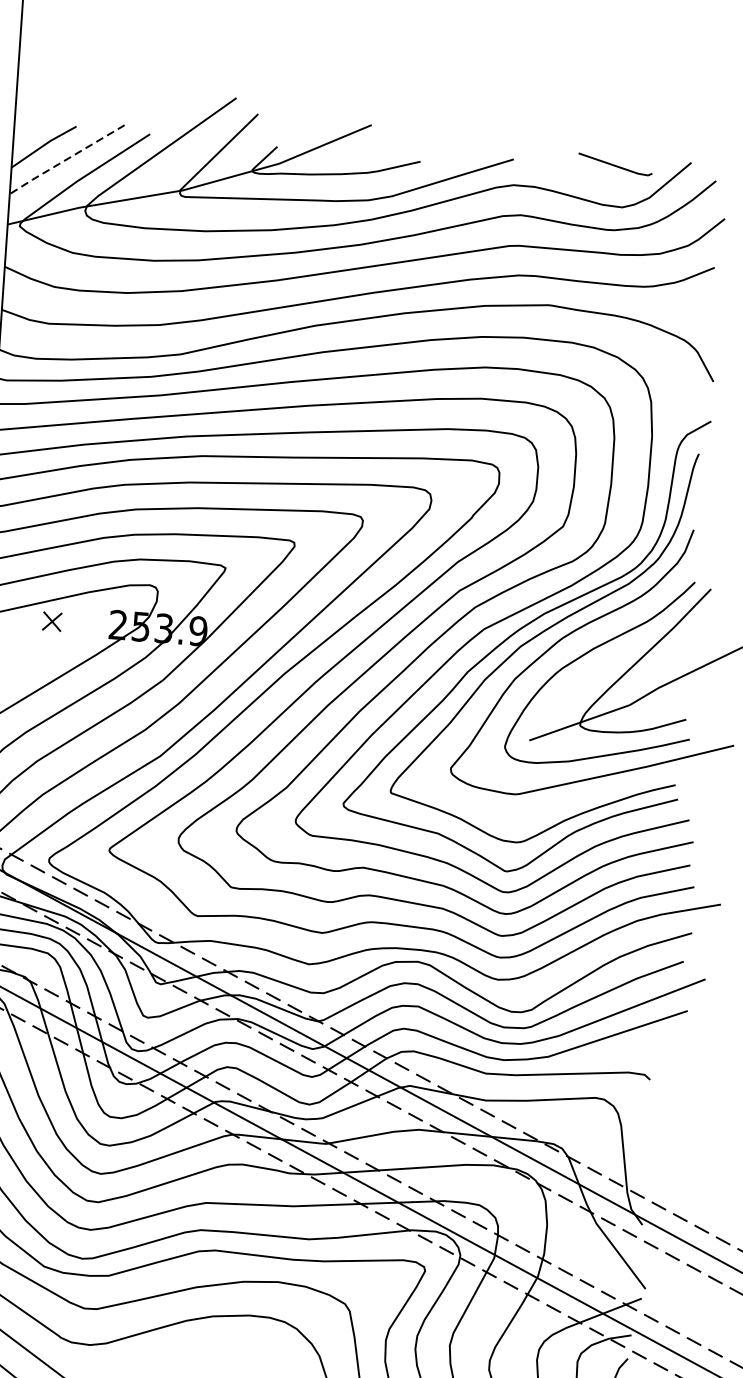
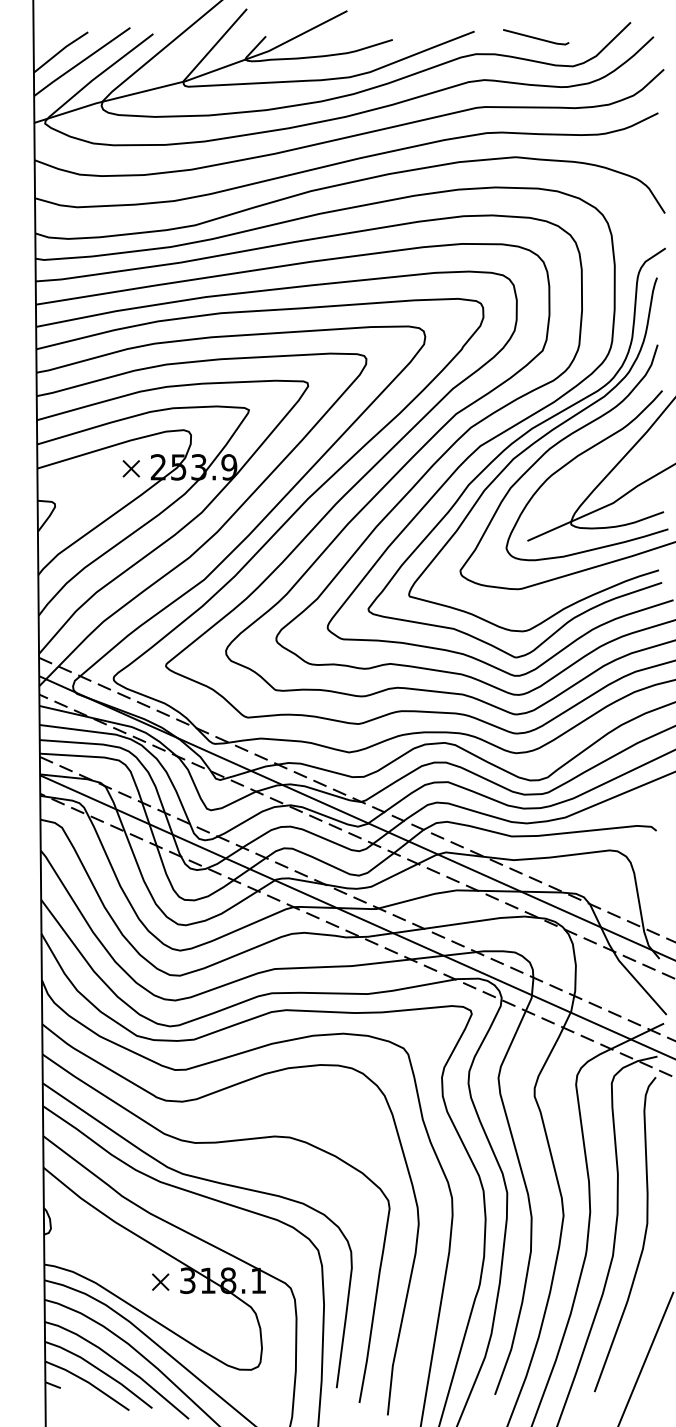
line: (66, 160) -> (81, 62), dashed -> solid
line: (615, 164) -> (536, 37), moved
part: (51, 621) -> (130, 468), moved

